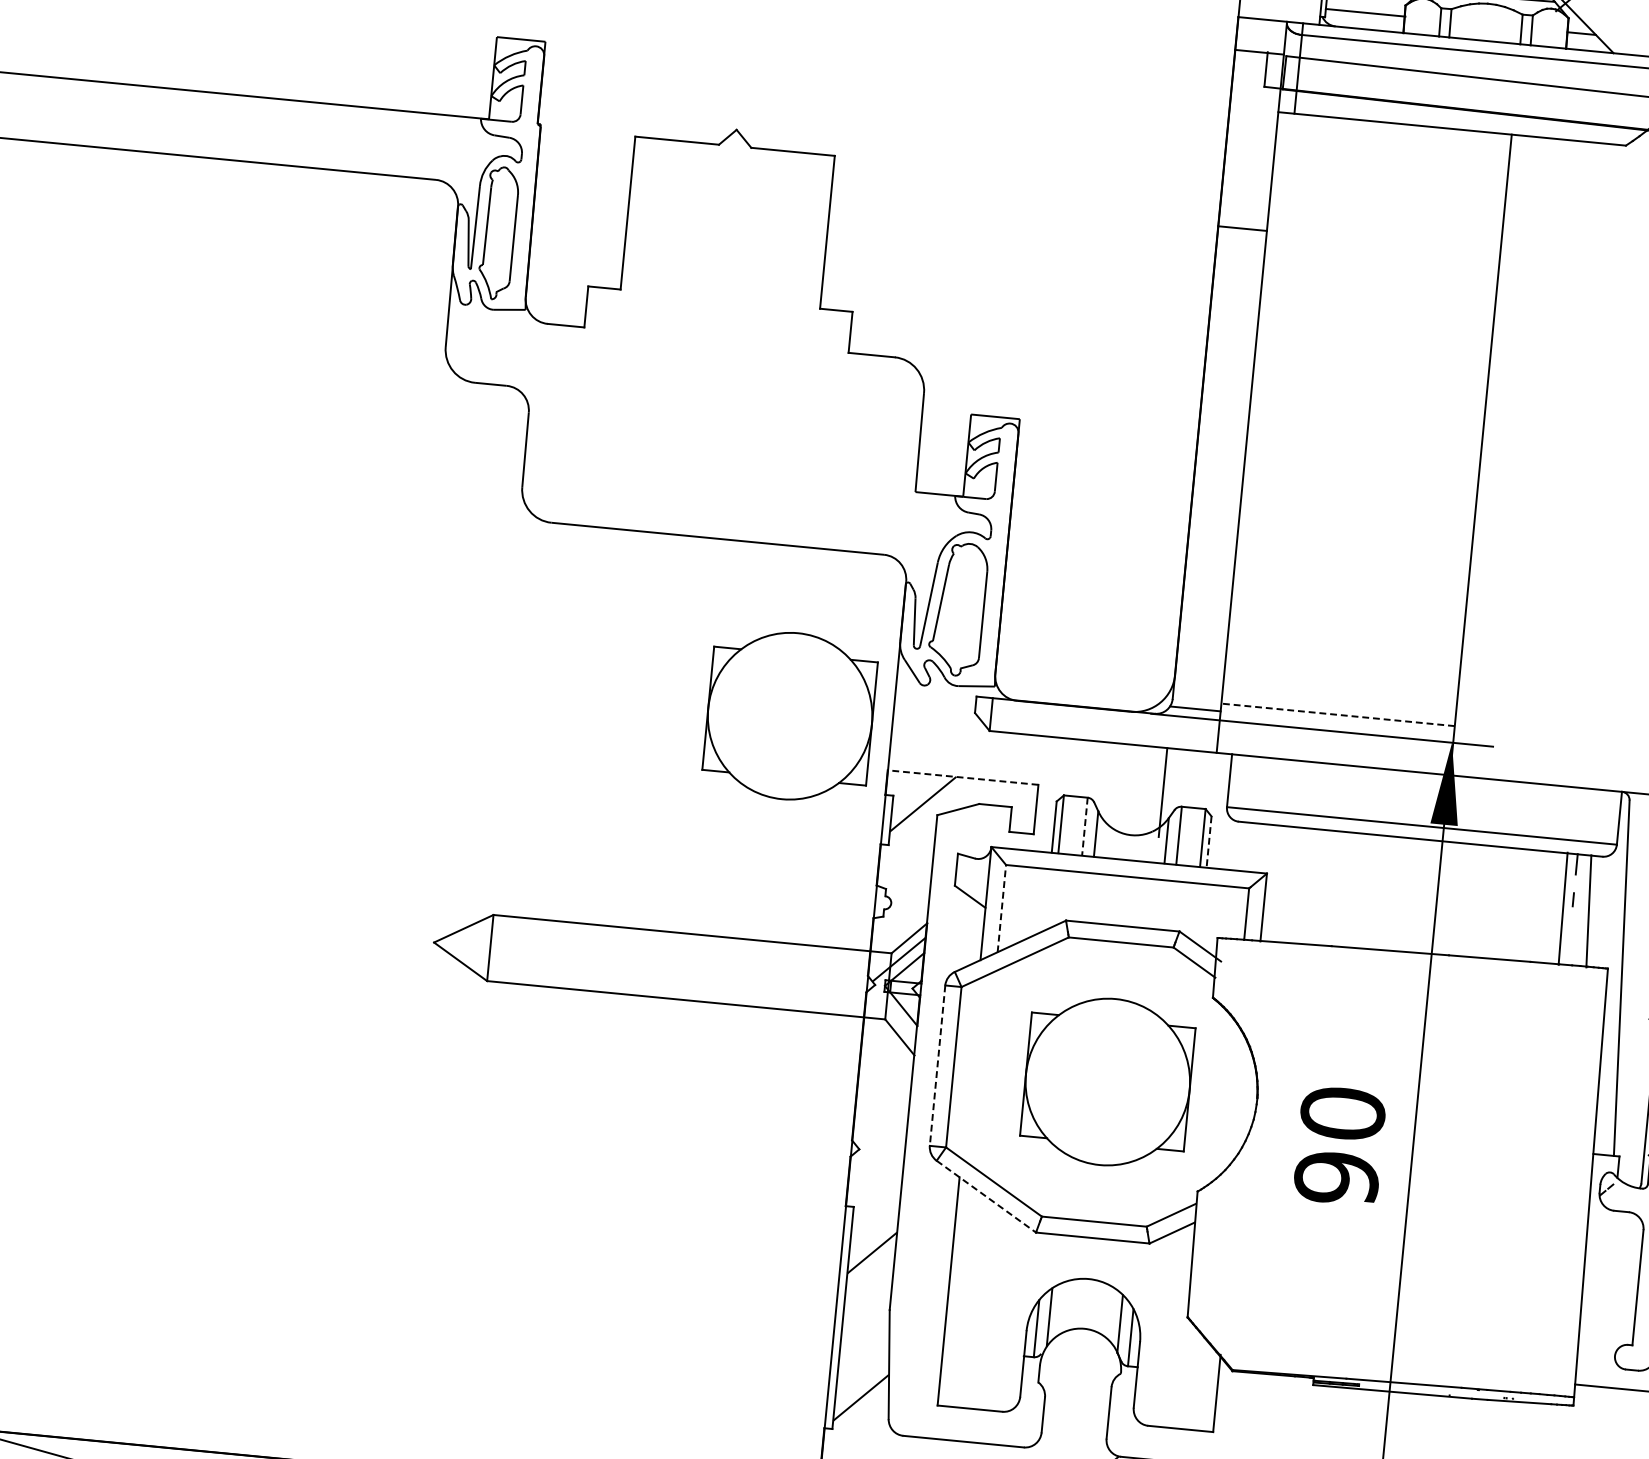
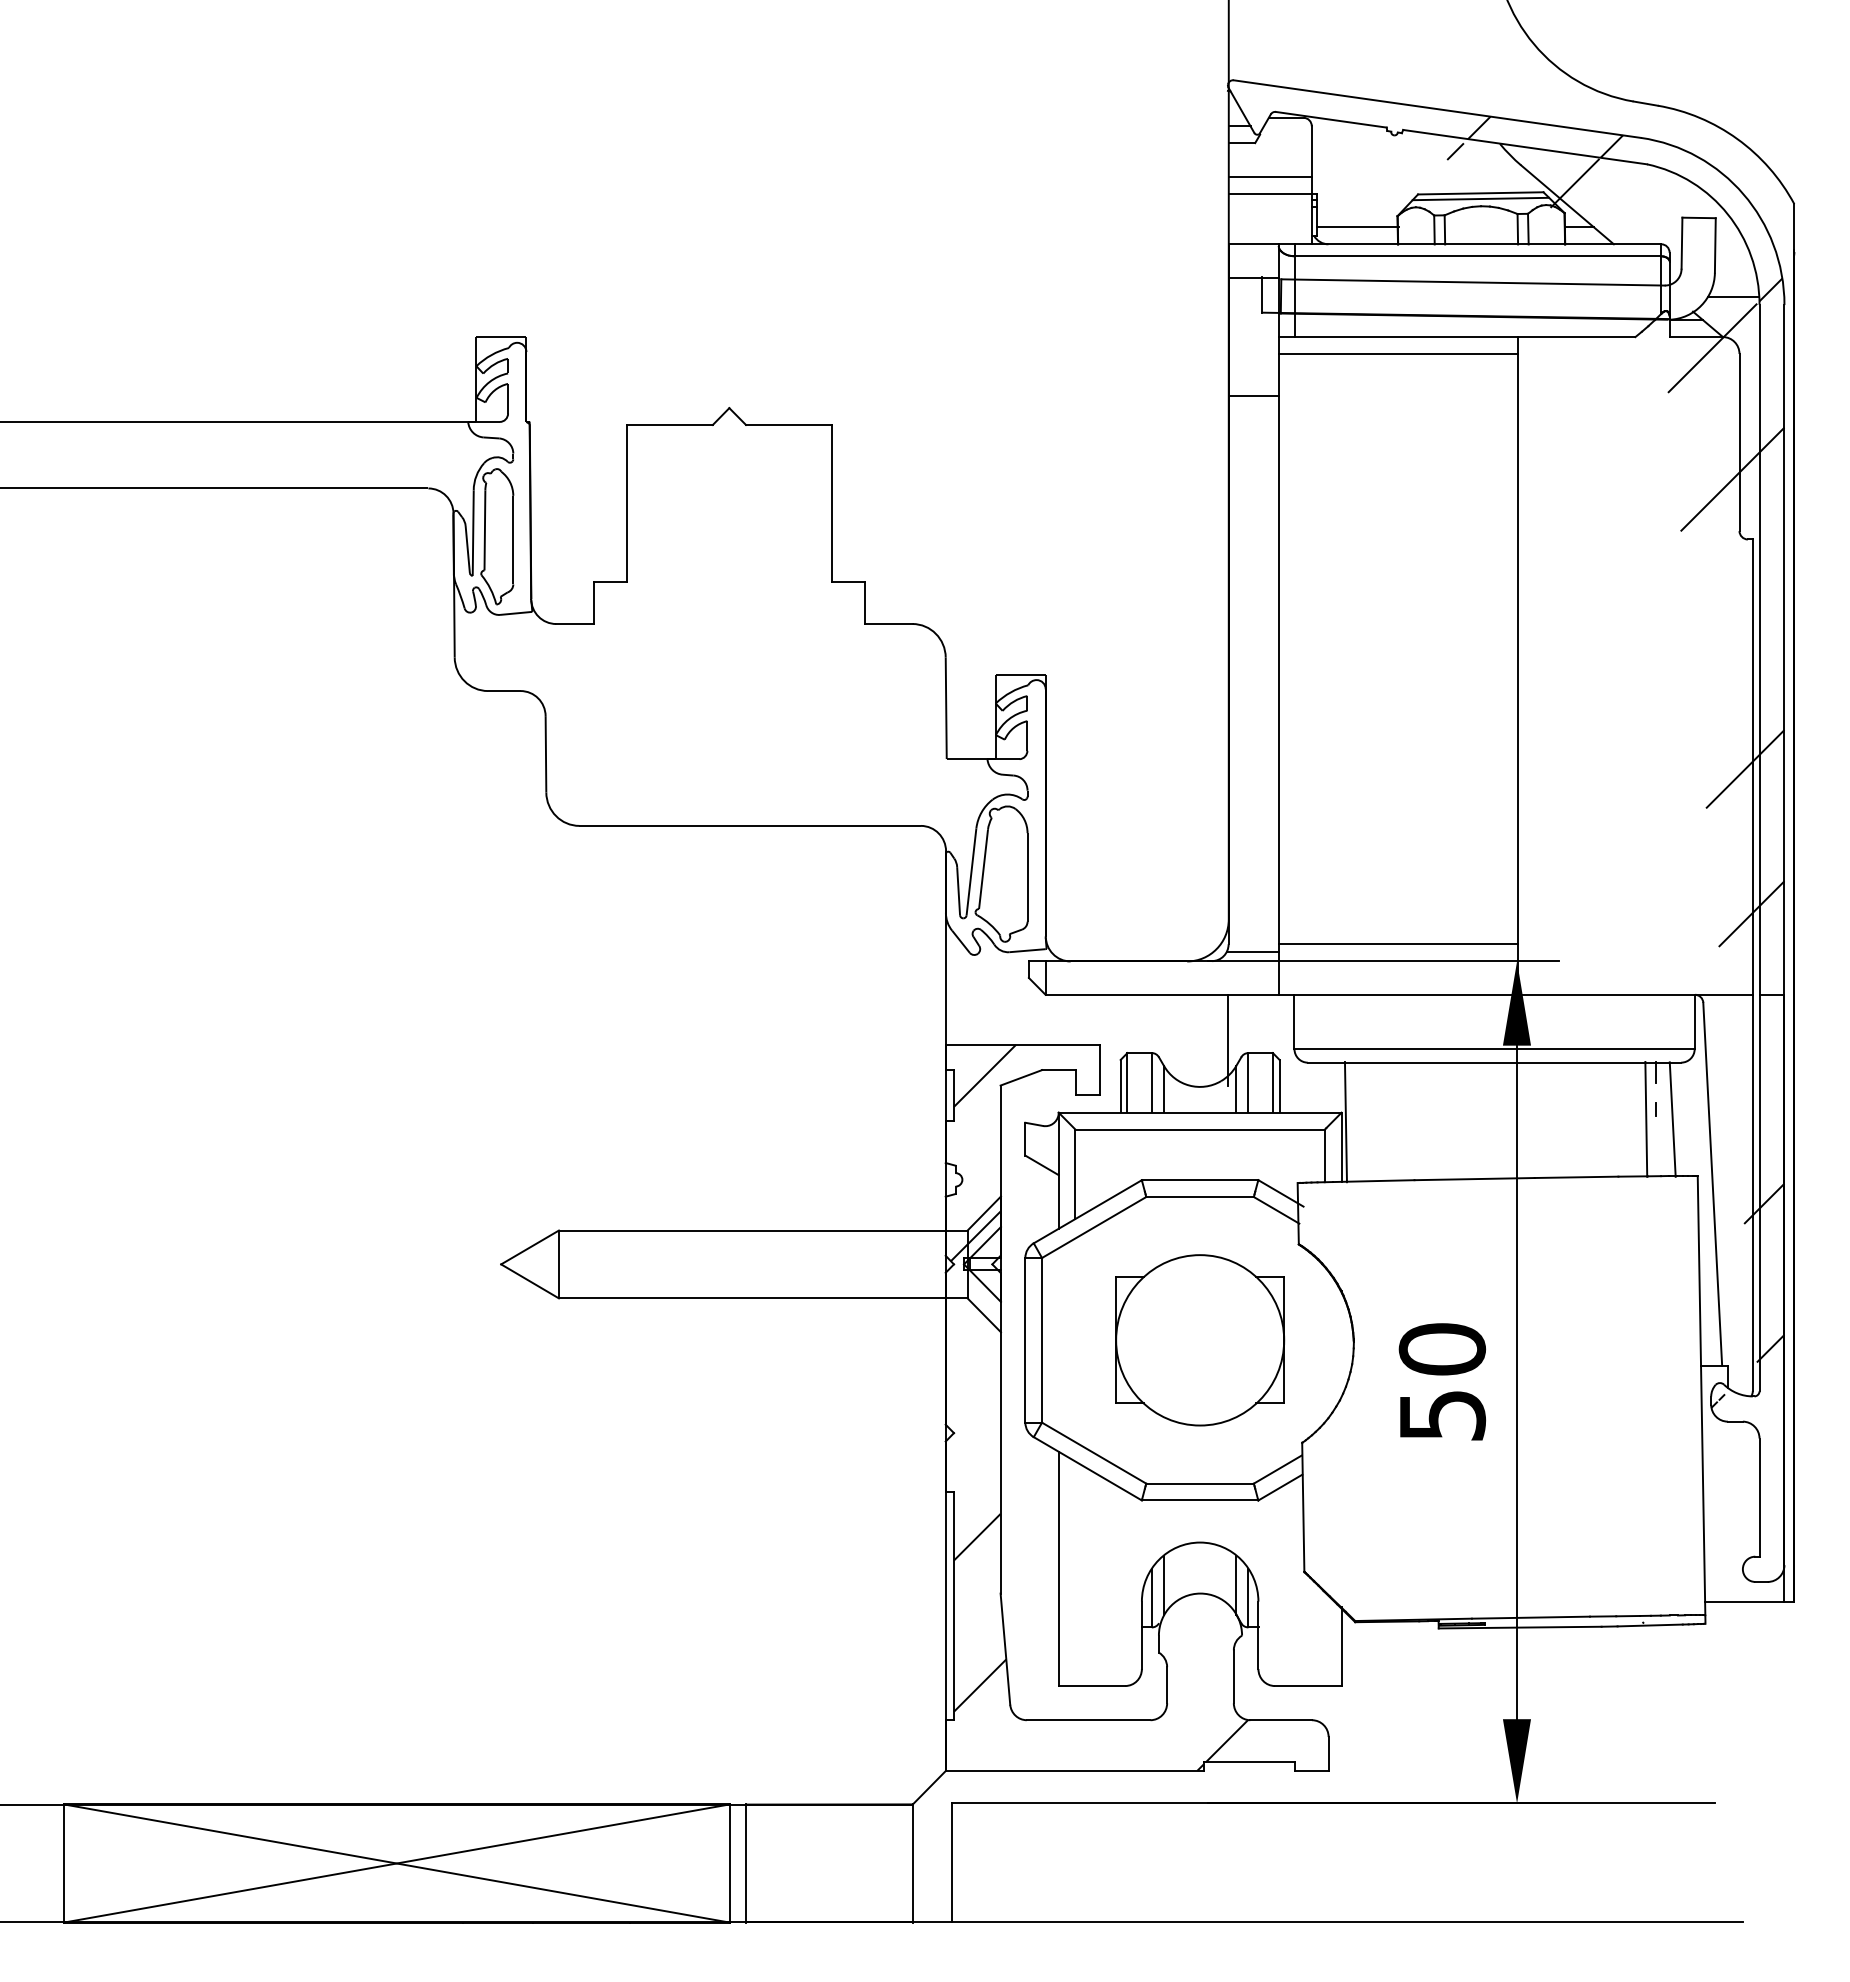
line: (1393, 139) -> (1398, 353), added
line: (1242, 229) -> (1253, 396), moved
line: (1338, 715) -> (1398, 944), dashed -> solid
part: (790, 716) -> (841, 999), removed
line: (962, 777) -> (1022, 1044), dashed -> solid
line: (1084, 826) -> (1151, 1082), dashed -> solid
line: (1208, 842) -> (1279, 1086), dashed -> solid
line: (1269, 882) -> (1345, 1121), added
line: (1001, 908) -> (1075, 1174), dashed -> solid
line: (937, 1065) -> (1025, 1340), dashed -> solid
text: (1335, 1177) -> (1441, 1415), 90 -> 50
line: (986, 1196) -> (1087, 1468), dashed -> solid

